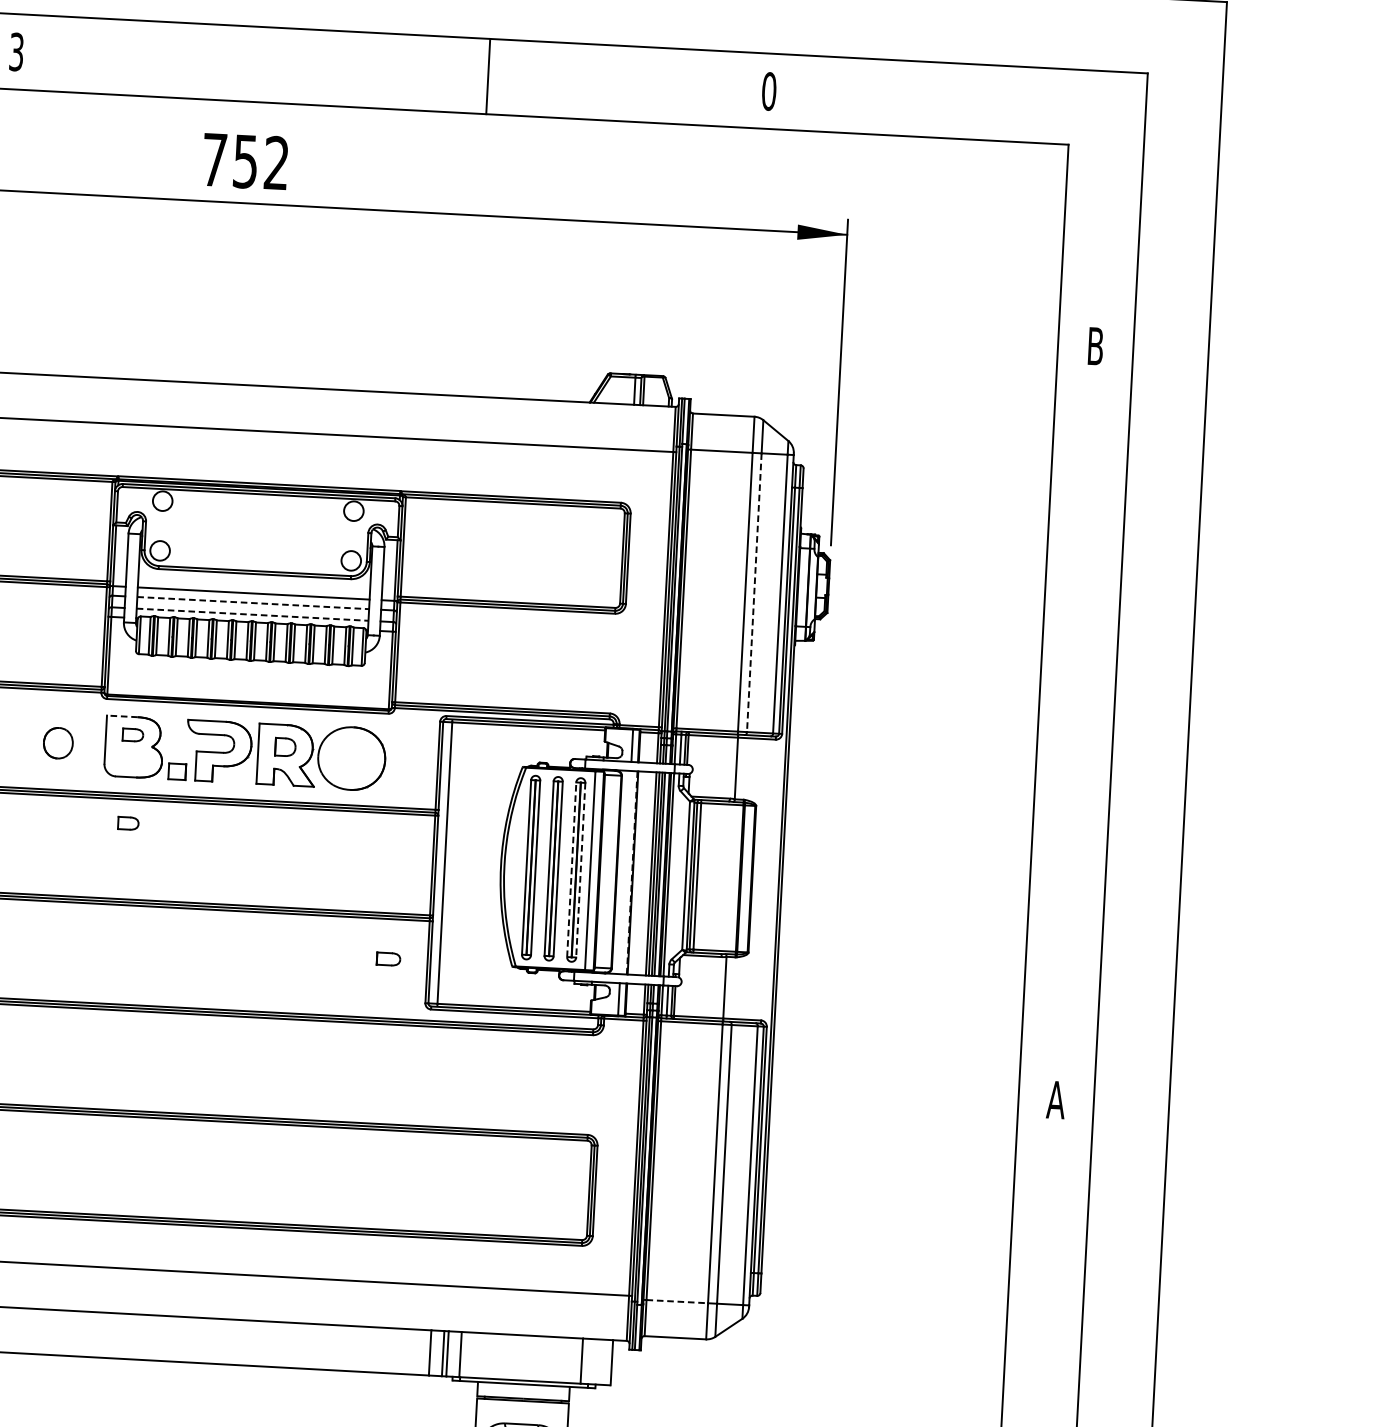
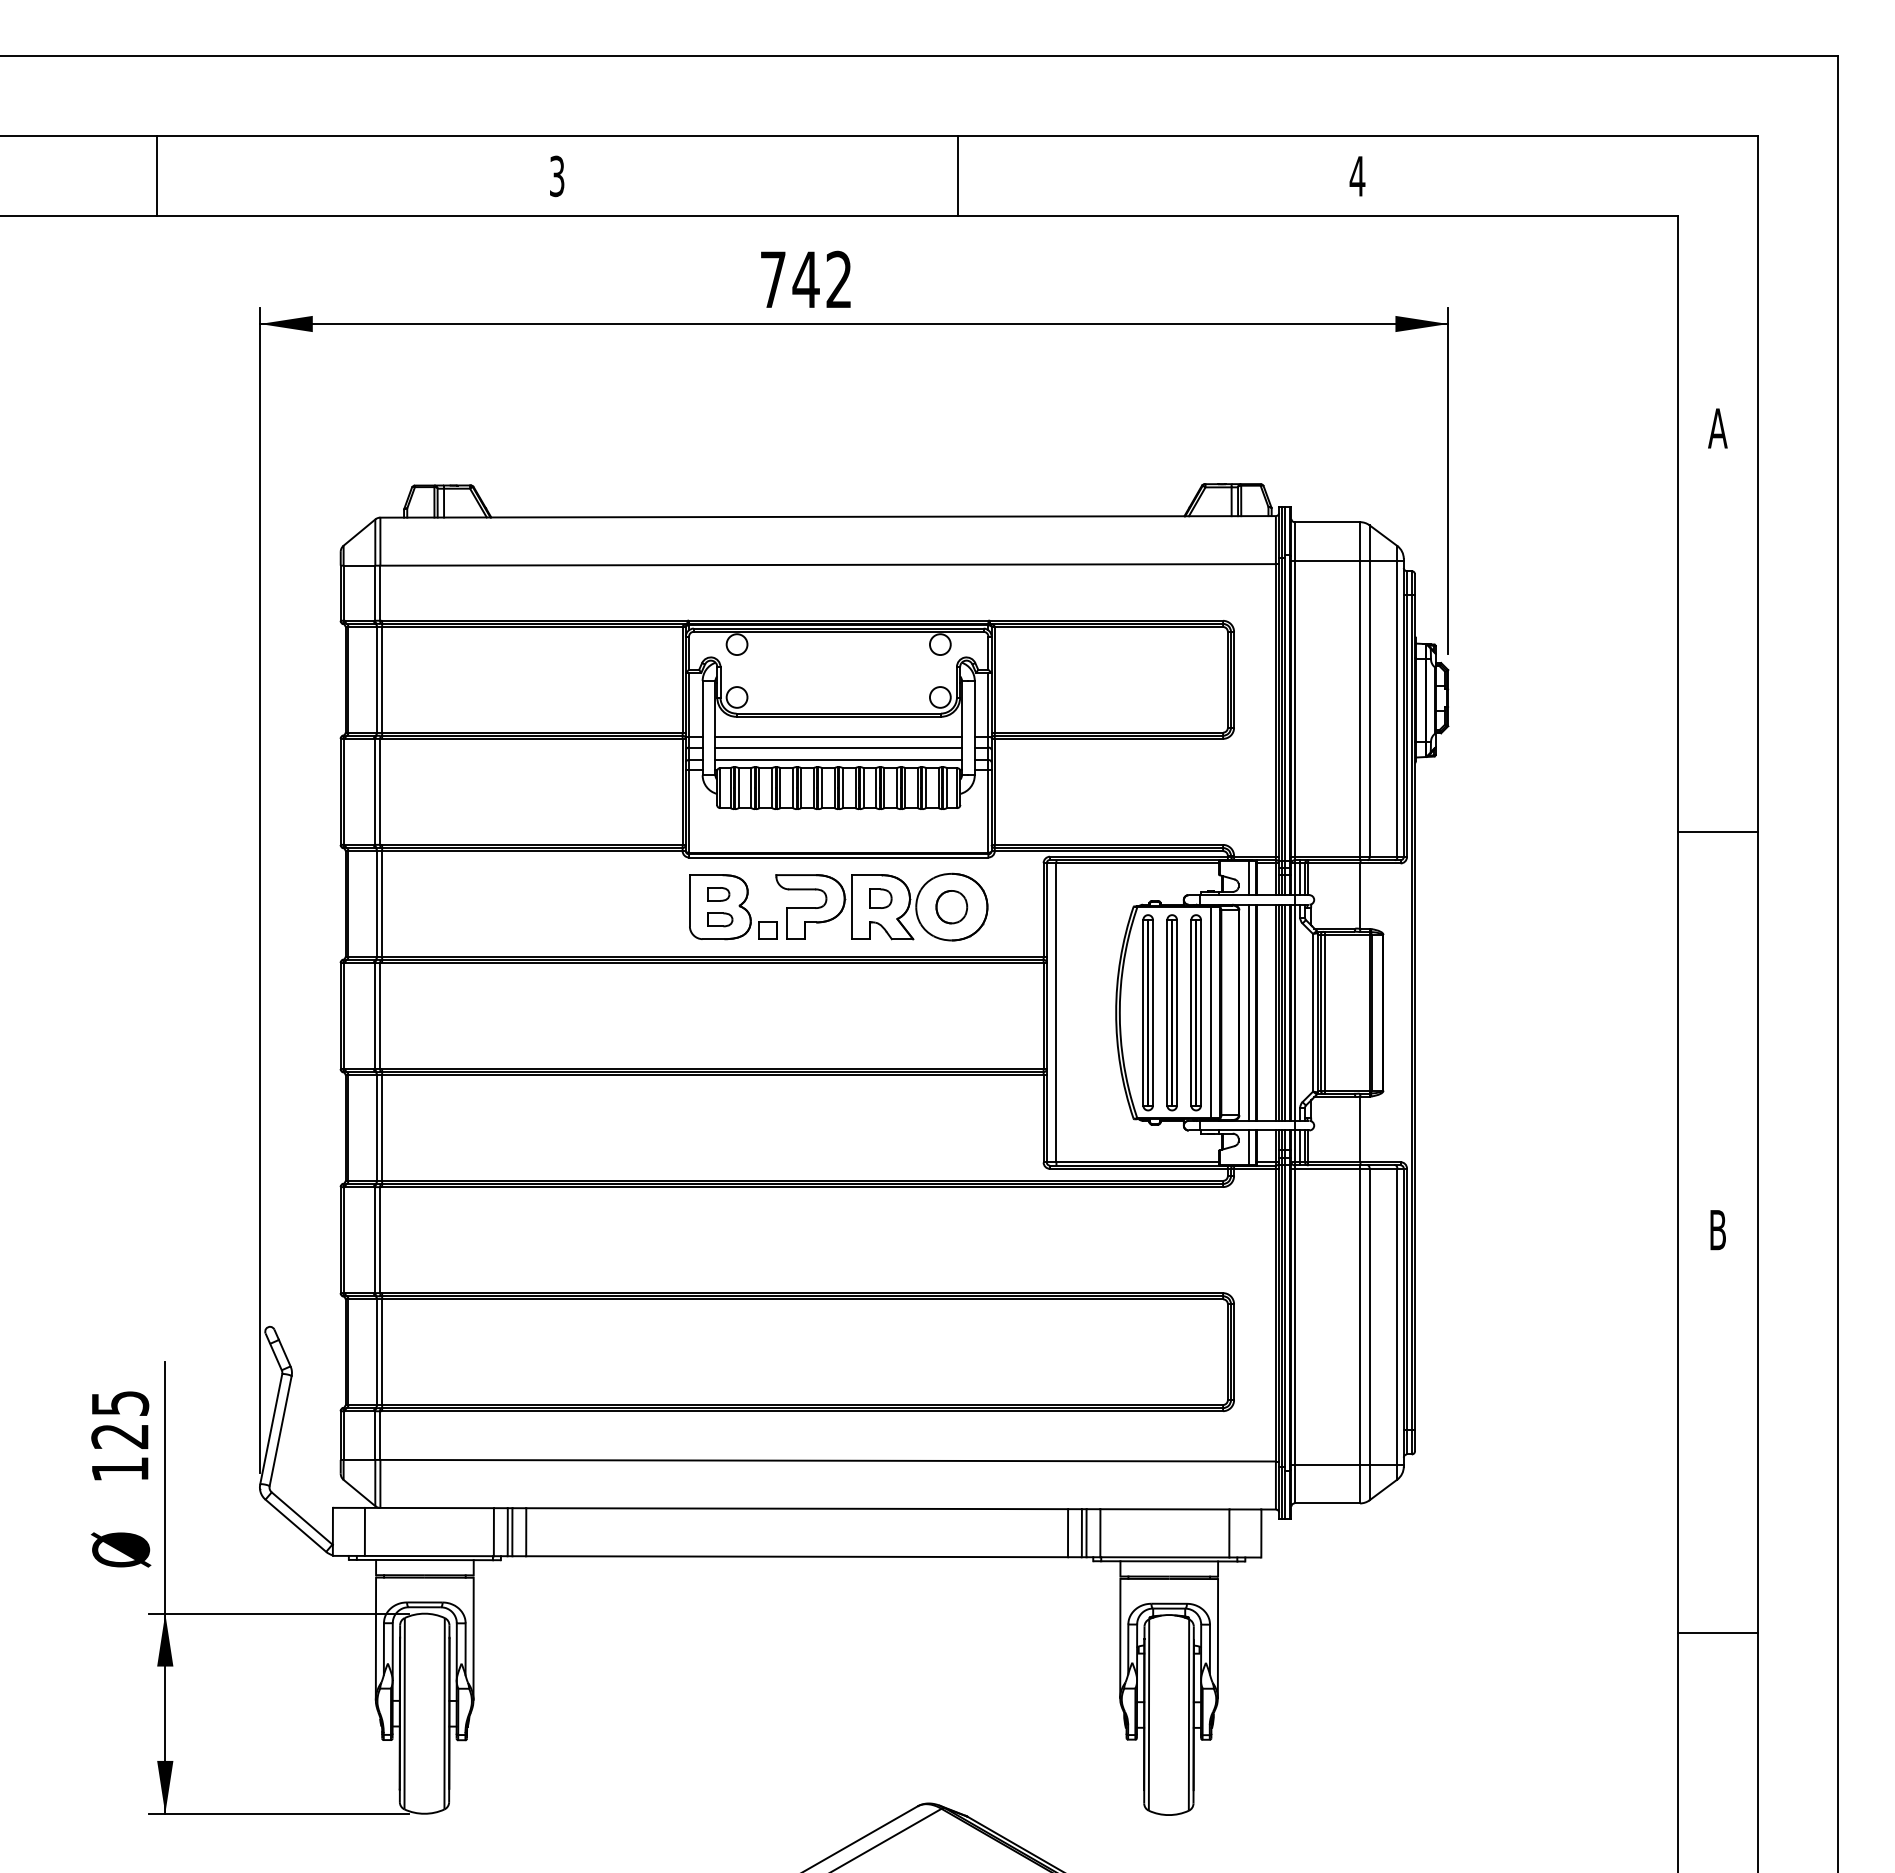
line: (488, 76) -> (957, 176), moved
text: (769, 91) -> (1357, 176), 0 -> 4
text: (245, 161) -> (805, 279), 752 -> 742
text: (1095, 346) -> (1717, 428), B -> A
line: (754, 593) -> (1369, 709), dashed -> solid
line: (253, 602) -> (839, 747), dashed -> solid
line: (253, 615) -> (839, 760), dashed -> solid
line: (121, 716) -> (705, 875), dashed -> solid
line: (1076, 726) -> (1718, 832), added
part: (58, 743) -> (951, 907), moved
part: (128, 823) -> (718, 988), removed
line: (571, 869) -> (1191, 1012), dashed -> solid
line: (580, 869) -> (1200, 1012), dashed -> solid
line: (625, 872) -> (1248, 1012), added
line: (631, 873) -> (1255, 1013), dashed -> solid
part: (388, 958) -> (720, 919), moved
text: (1055, 1100) -> (1717, 1230), A -> B
line: (677, 1302) -> (1327, 1465), dashed -> solid

